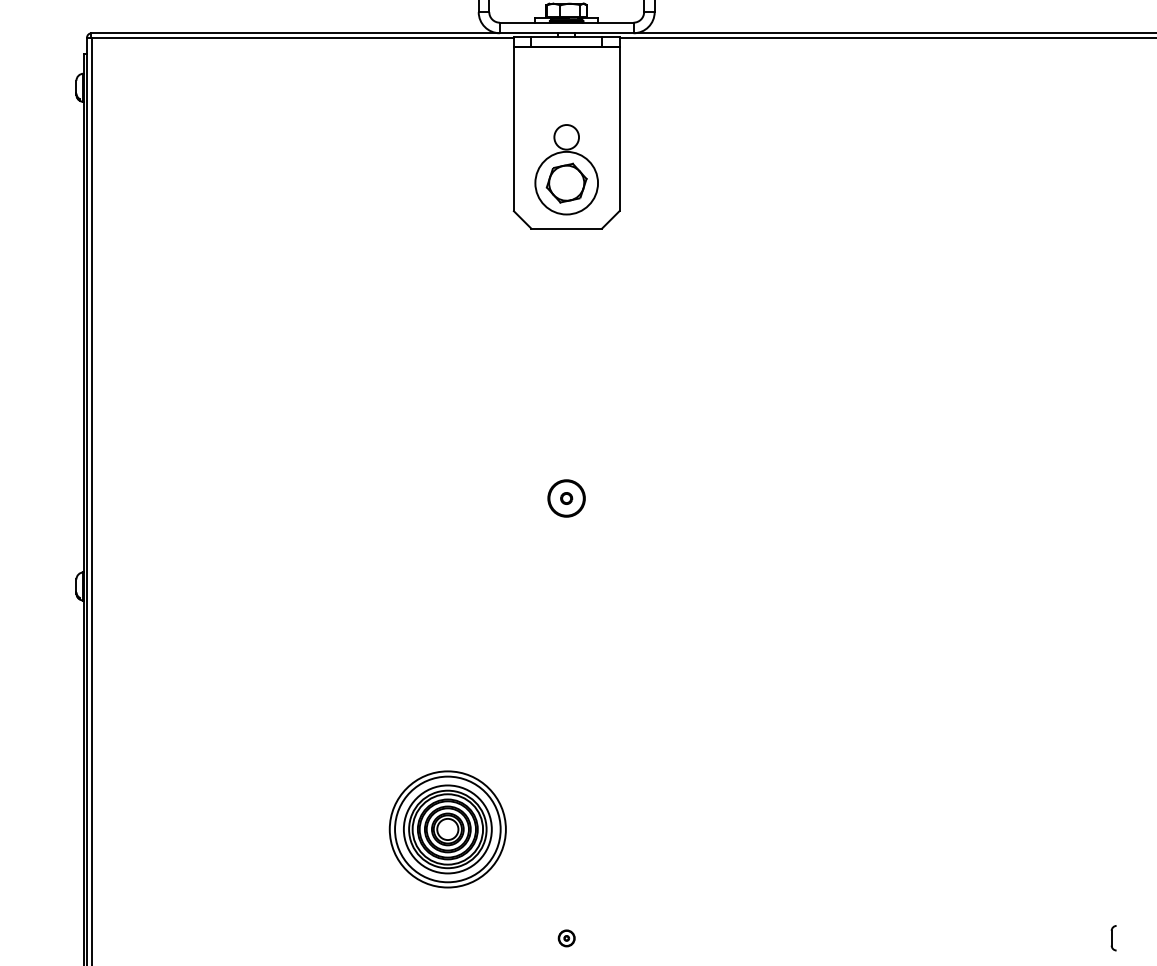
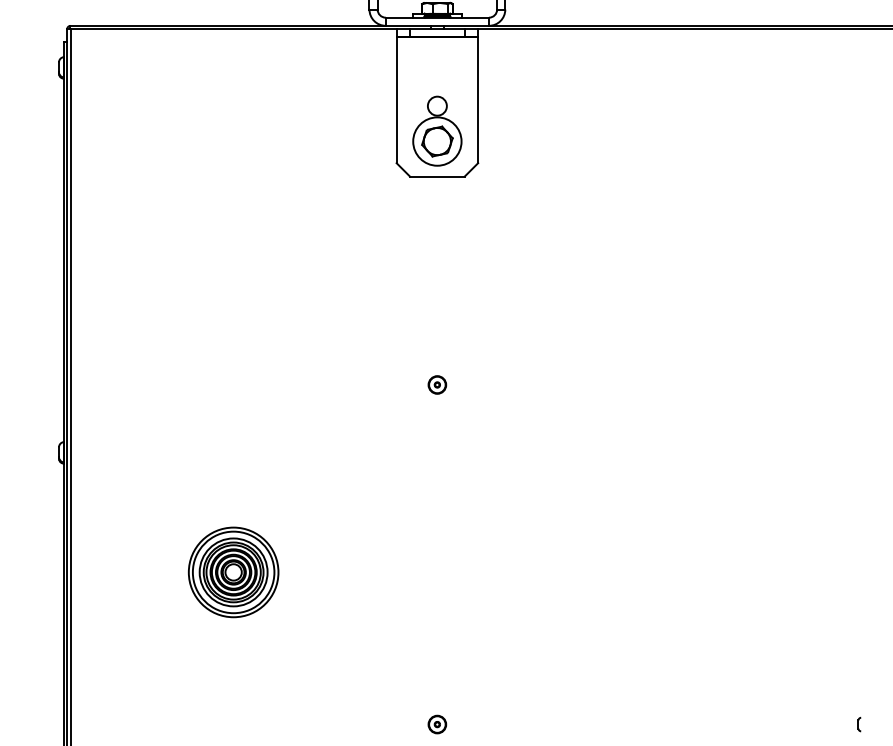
part: (566, 497) -> (437, 384), size x0.62
part: (447, 829) -> (233, 572), moved
part: (566, 938) -> (437, 724), size x1.43
part: (1113, 938) -> (859, 724), size x0.71

